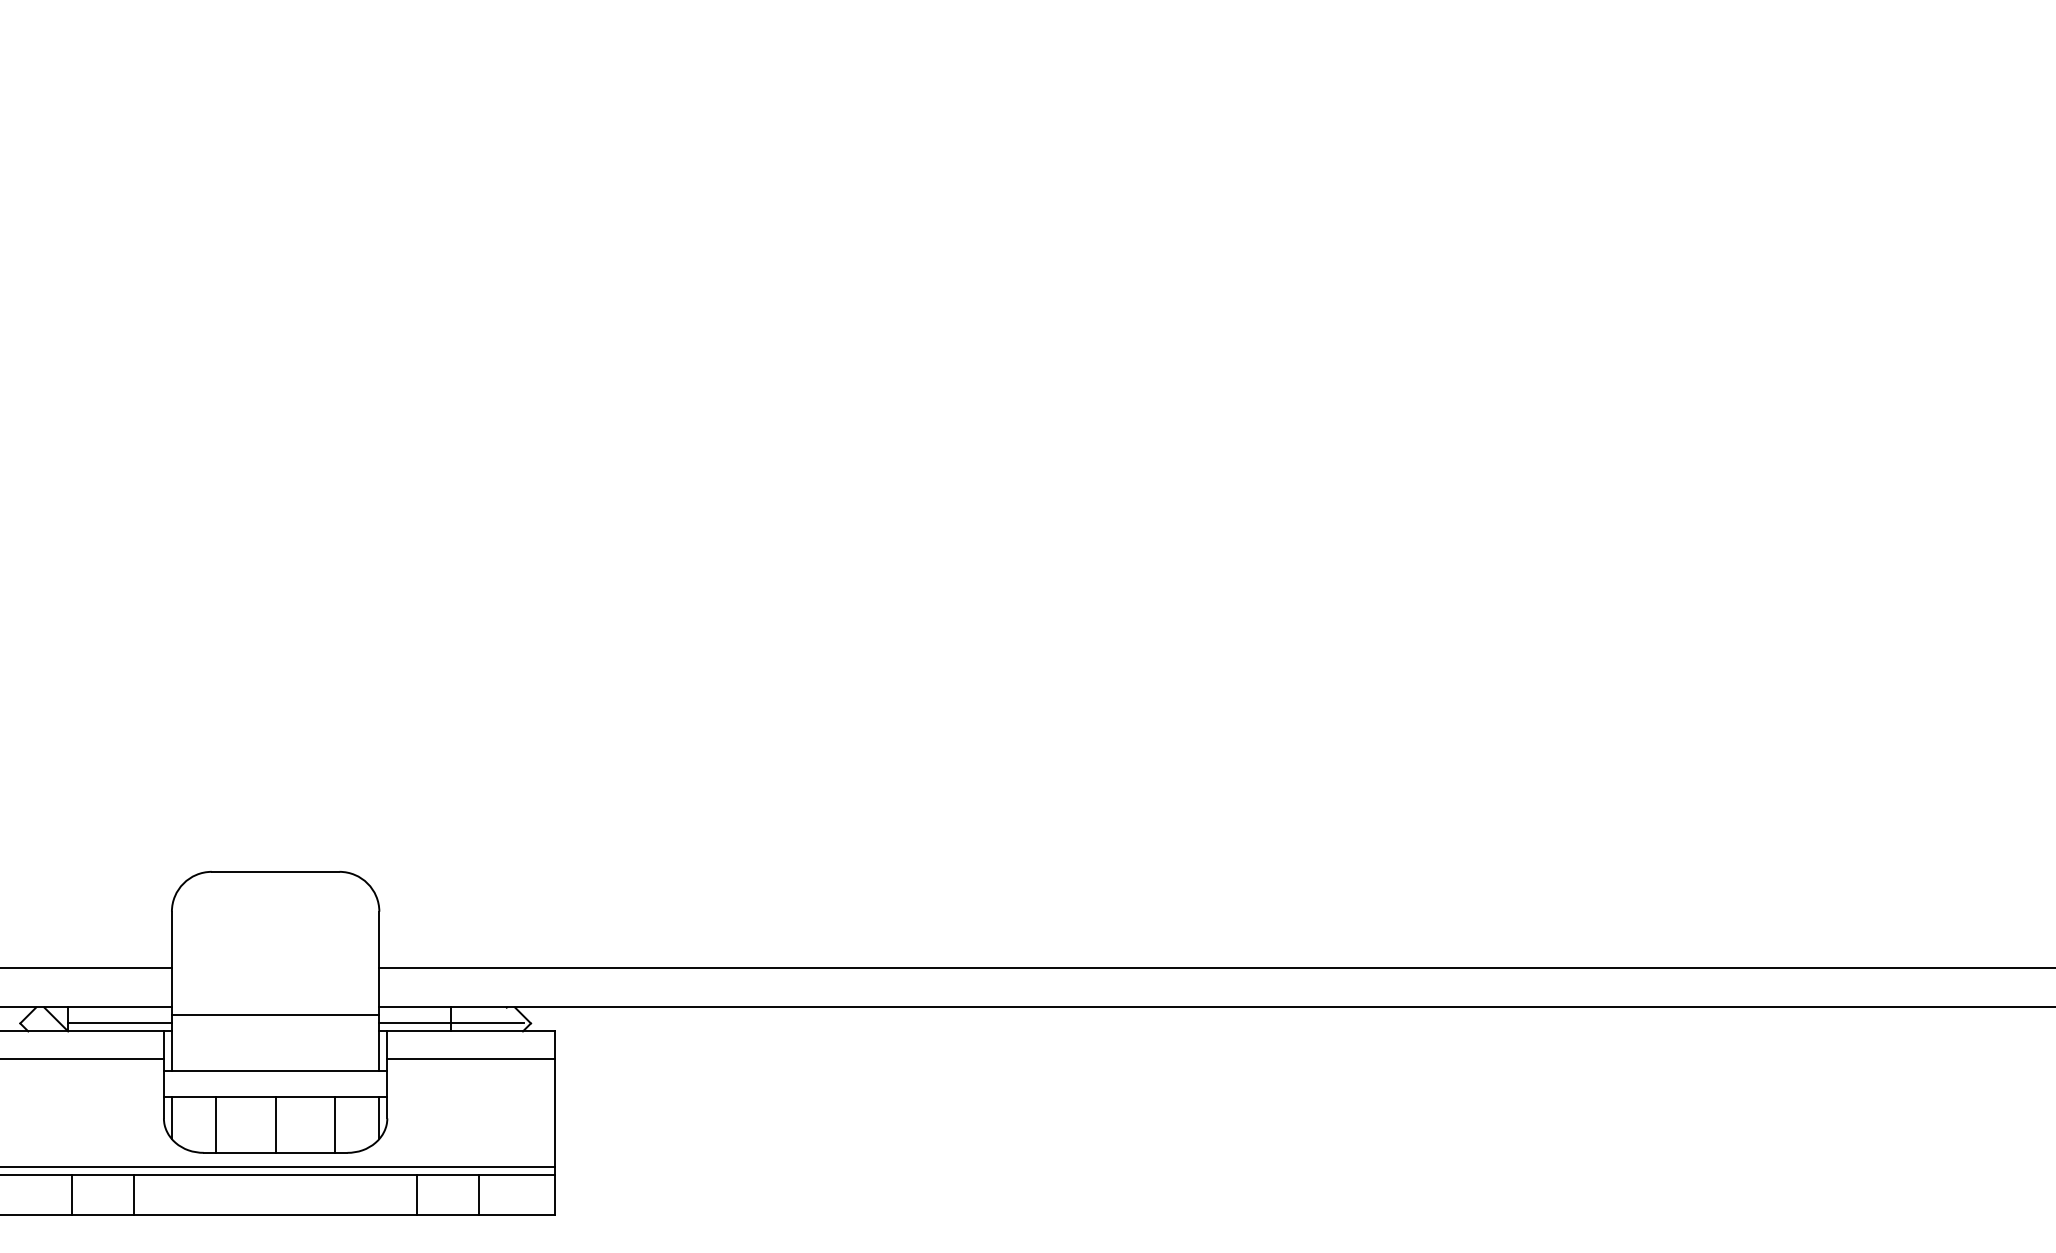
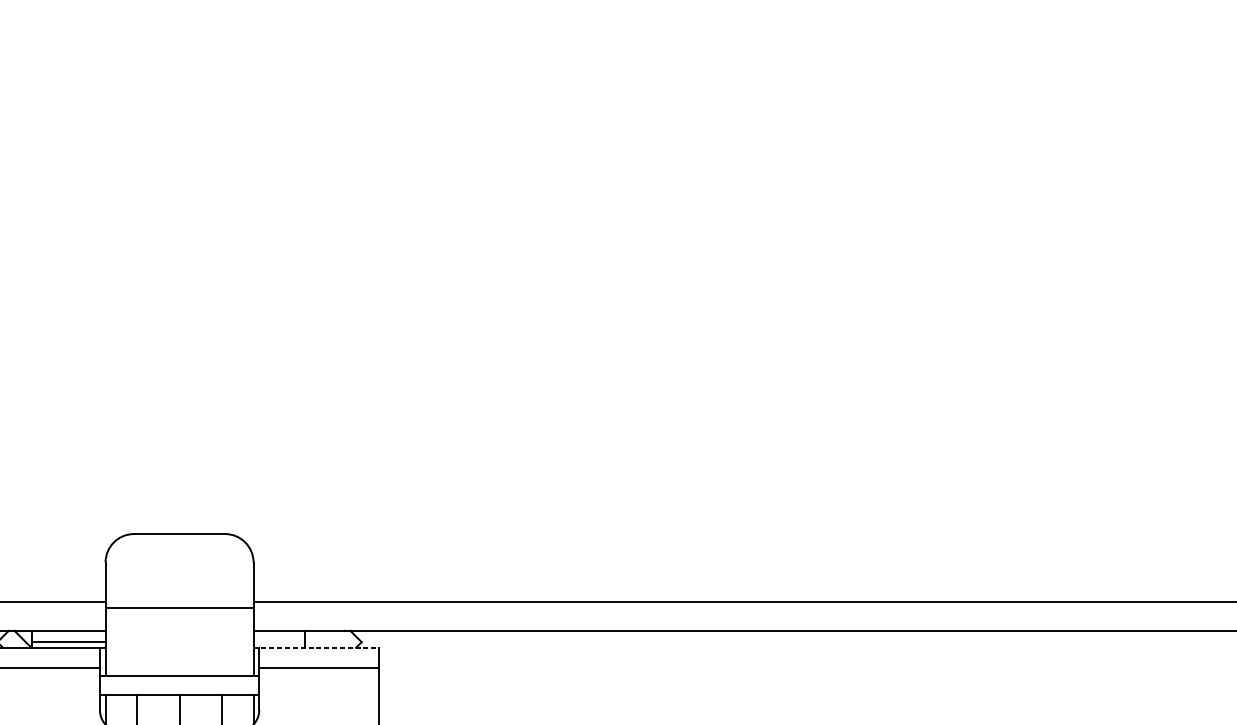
line: (275, 1015) -> (179, 608), moved
line: (451, 1023) -> (305, 642), removed
line: (467, 1031) -> (316, 647), solid -> dashed

